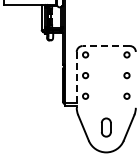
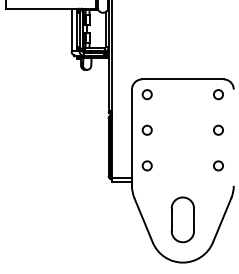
line: (106, 46) -> (183, 80), dashed -> solid
line: (76, 79) -> (131, 137), dashed -> solid
part: (106, 127) -> (183, 219), size x1.43

